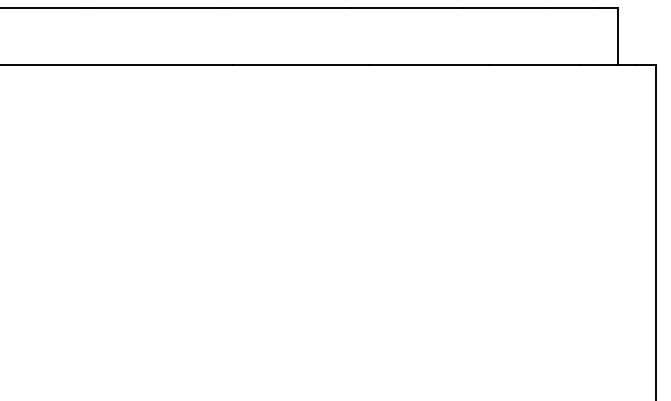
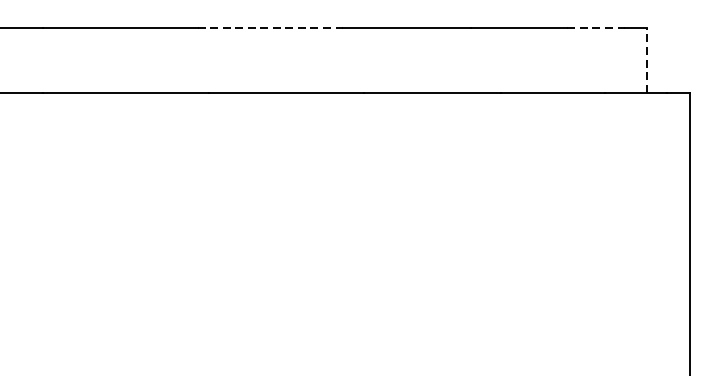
line: (287, 7) -> (270, 27), solid -> dashed
line: (573, 7) -> (596, 27), solid -> dashed
line: (617, 35) -> (646, 59), solid -> dashed

